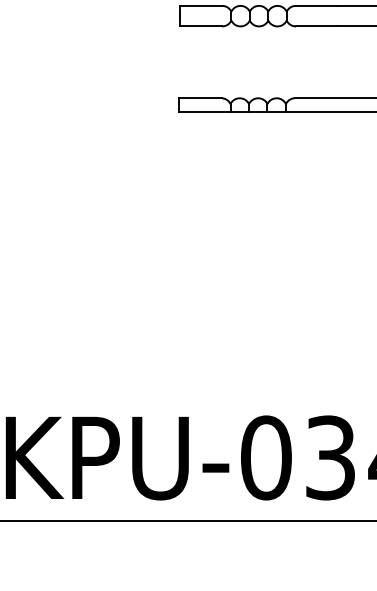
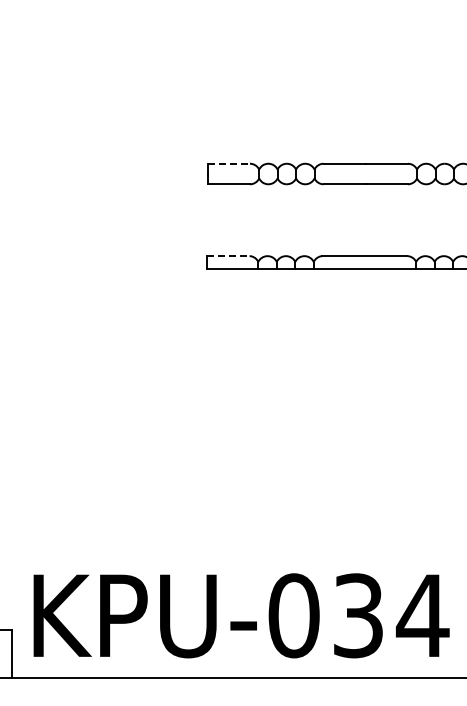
line: (201, 5) -> (229, 163), solid -> dashed
line: (200, 98) -> (228, 256), solid -> dashed

